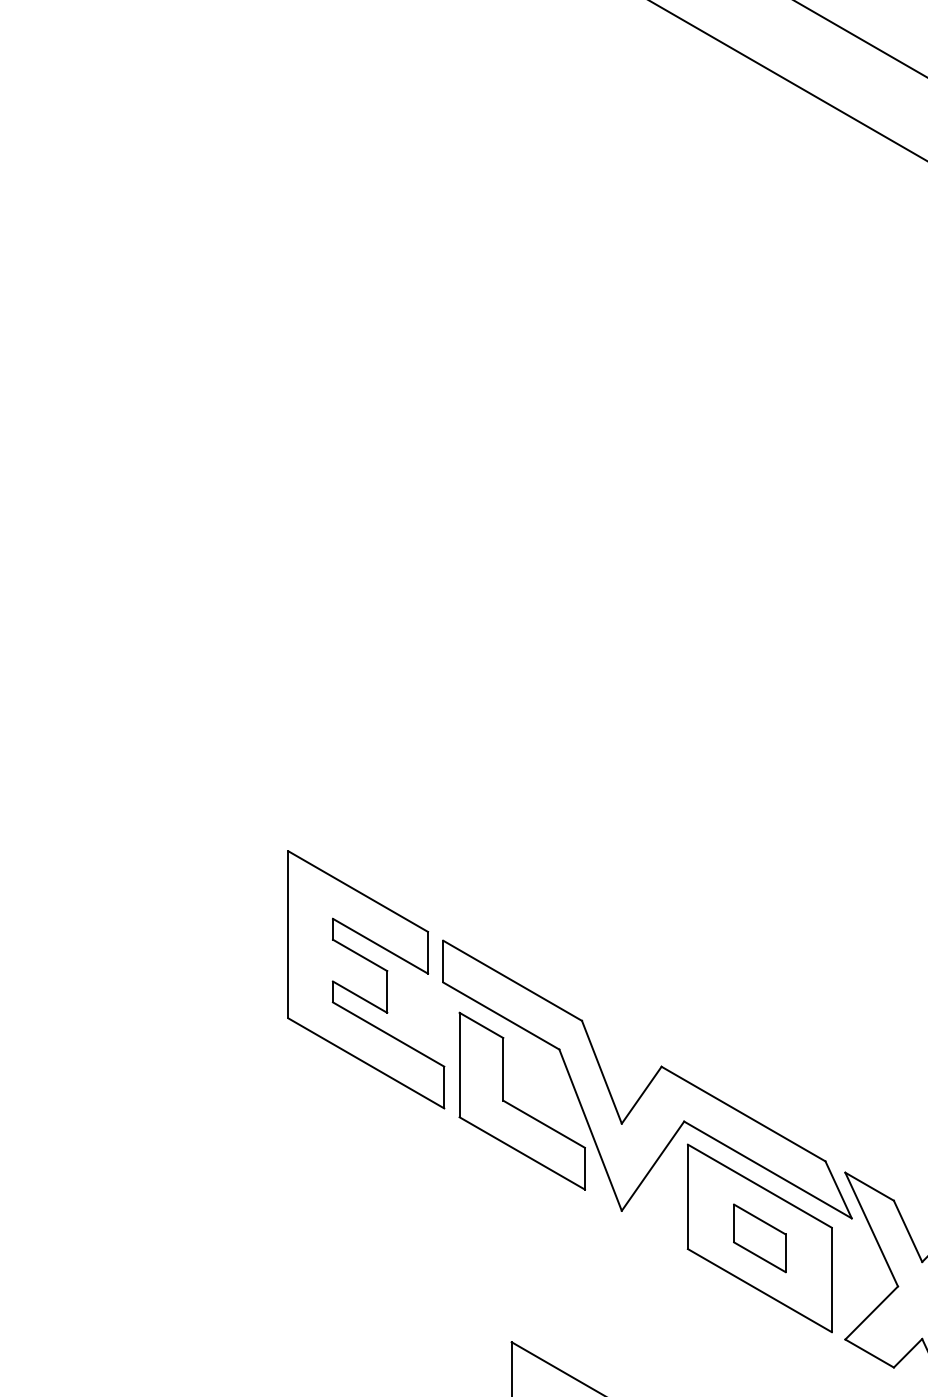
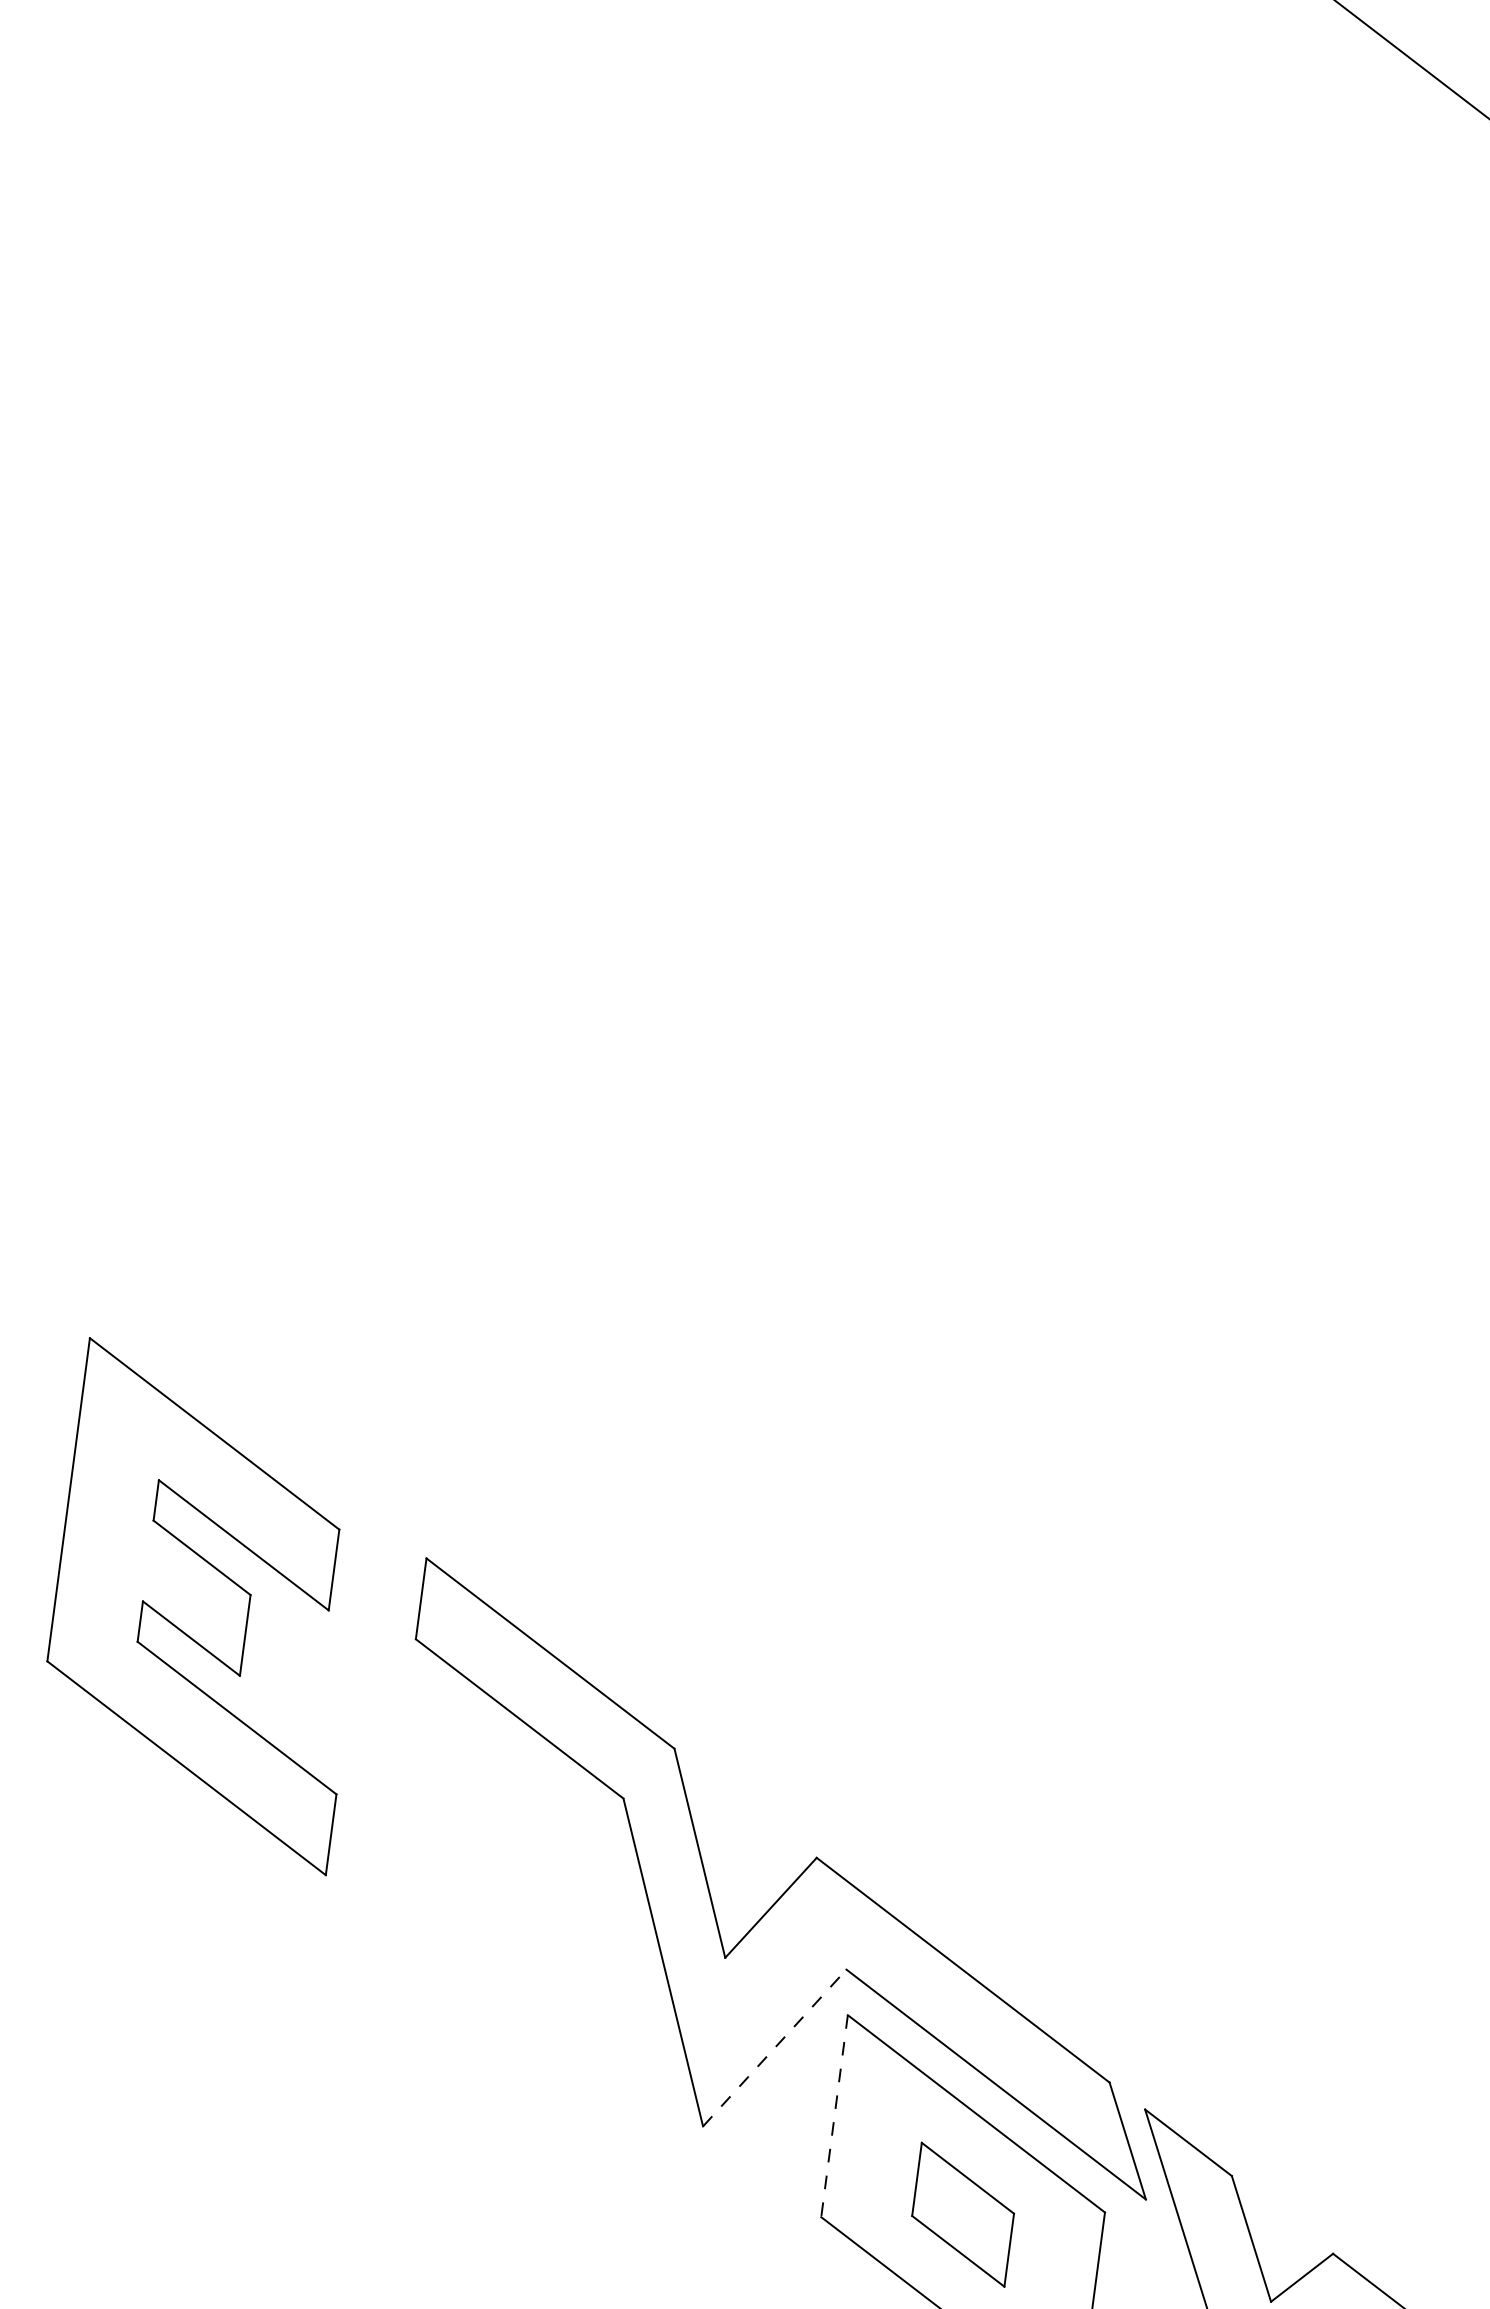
part: (366, 979) -> (208, 1606), moved
part: (517, 1107) -> (527, 1899), removed
line: (653, 1165) -> (775, 2046), solid -> dashed
line: (687, 1197) -> (833, 2117), solid -> dashed

